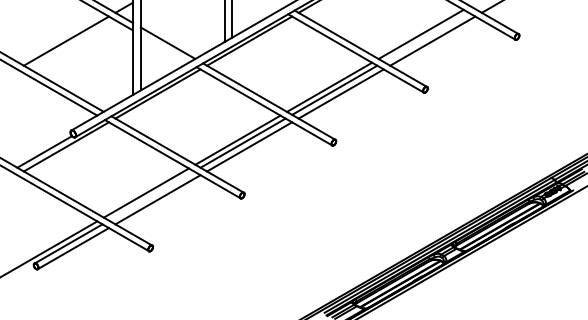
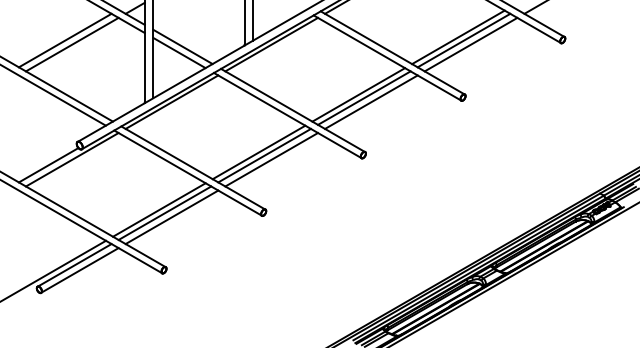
line: (59, 37) -> (64, 40), added
line: (425, 37) -> (463, 40), added
line: (164, 48) -> (179, 52), added
line: (151, 195) -> (164, 212), added

